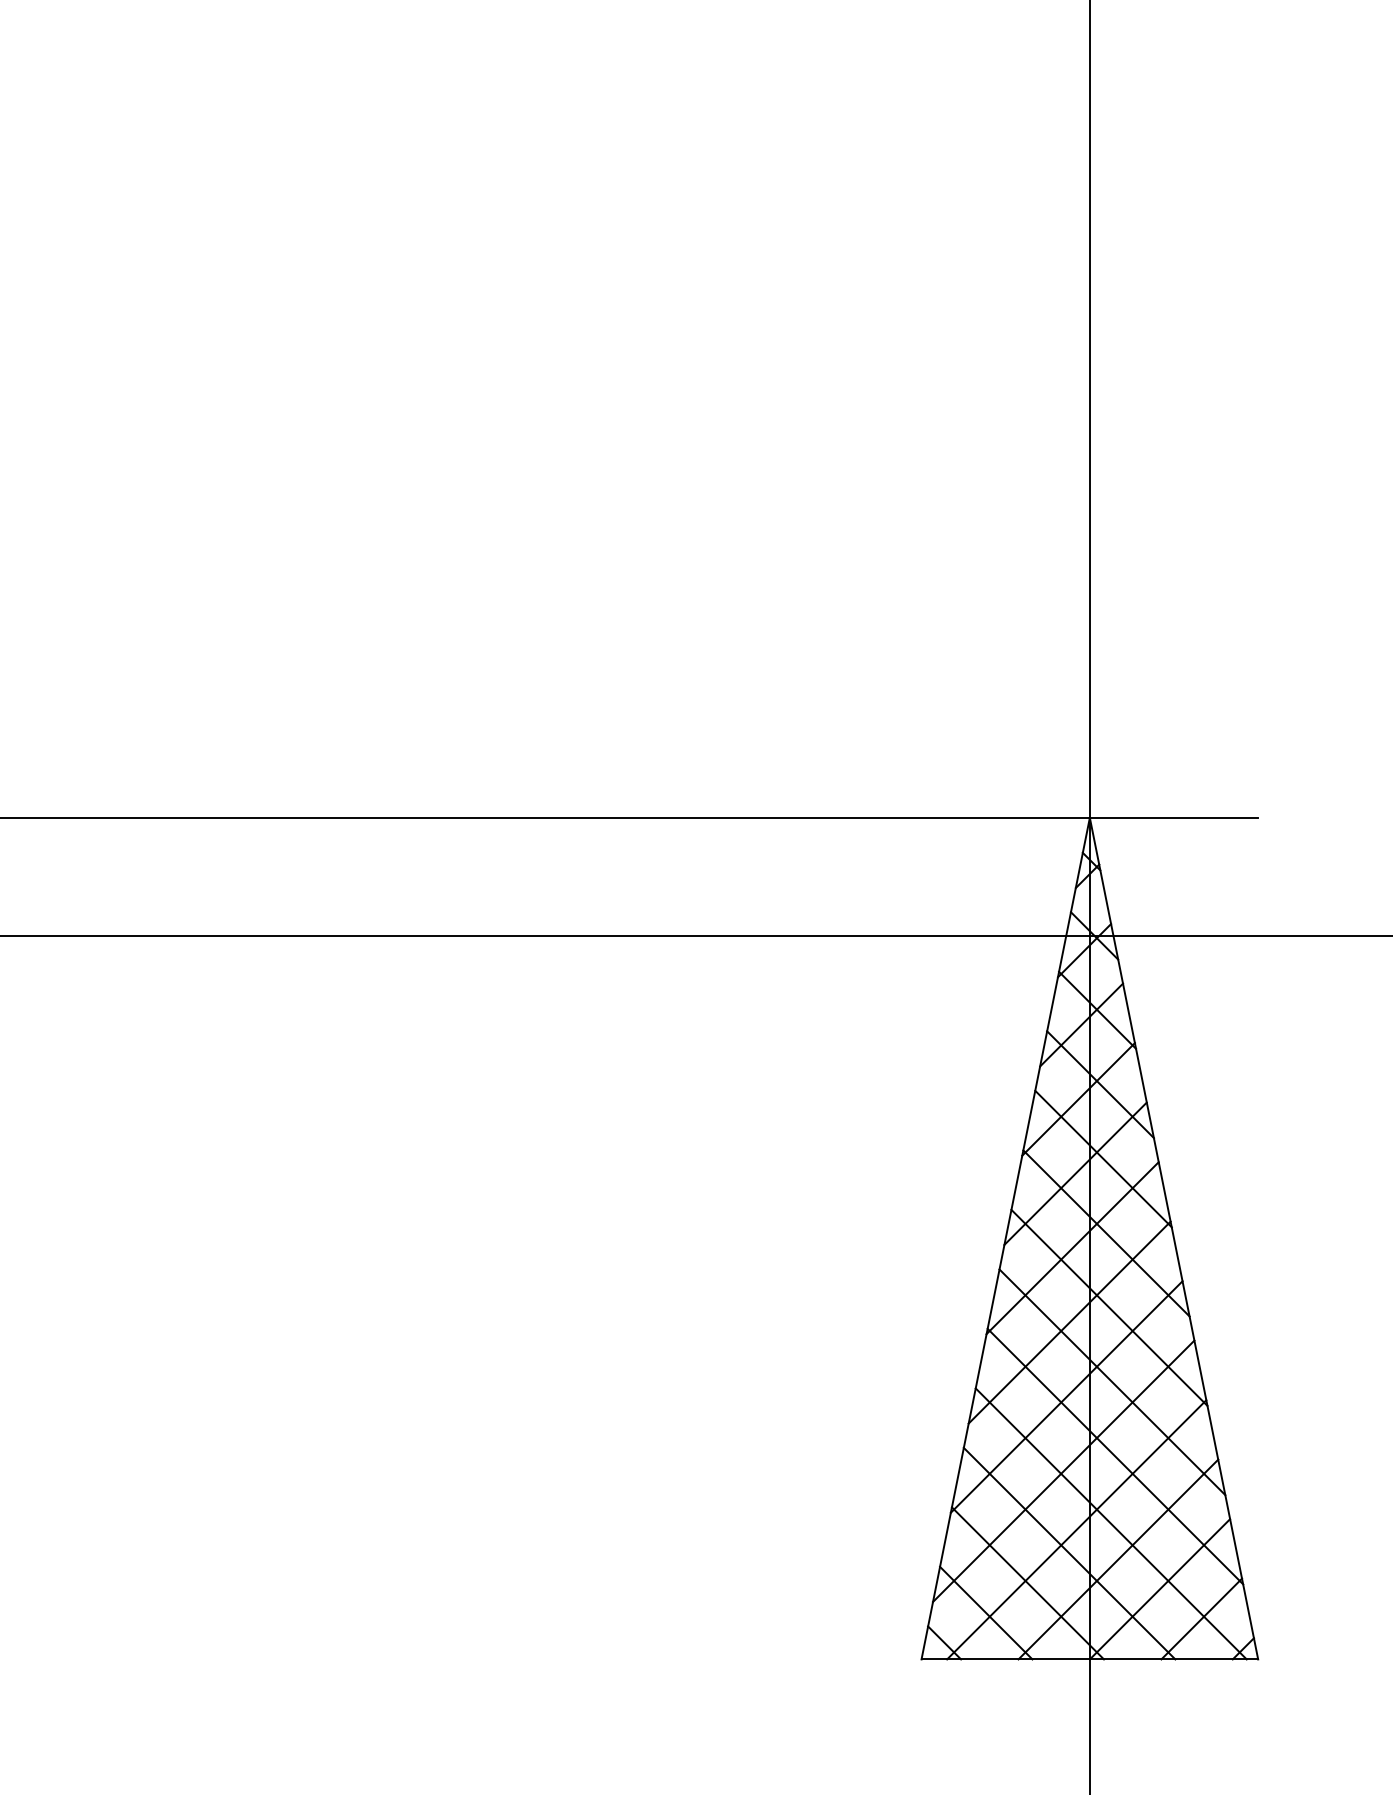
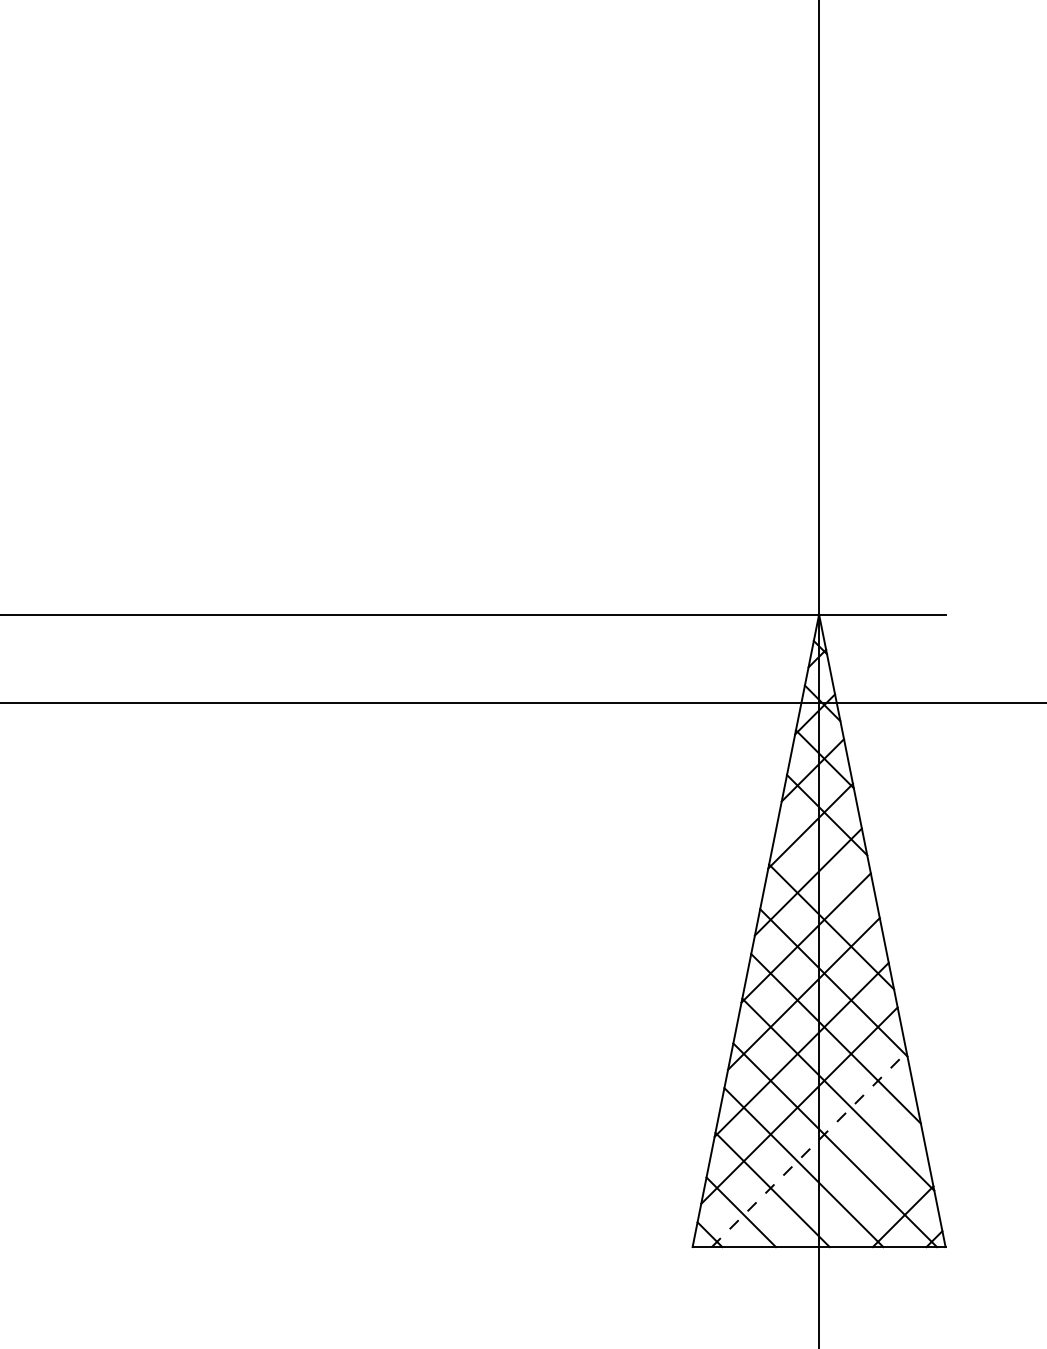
line: (1103, 1158) -> (829, 870), removed
line: (1077, 1529) -> (809, 1149), solid -> dashed
line: (1118, 1559) -> (840, 1171), removed
line: (1159, 1589) -> (871, 1194), removed

